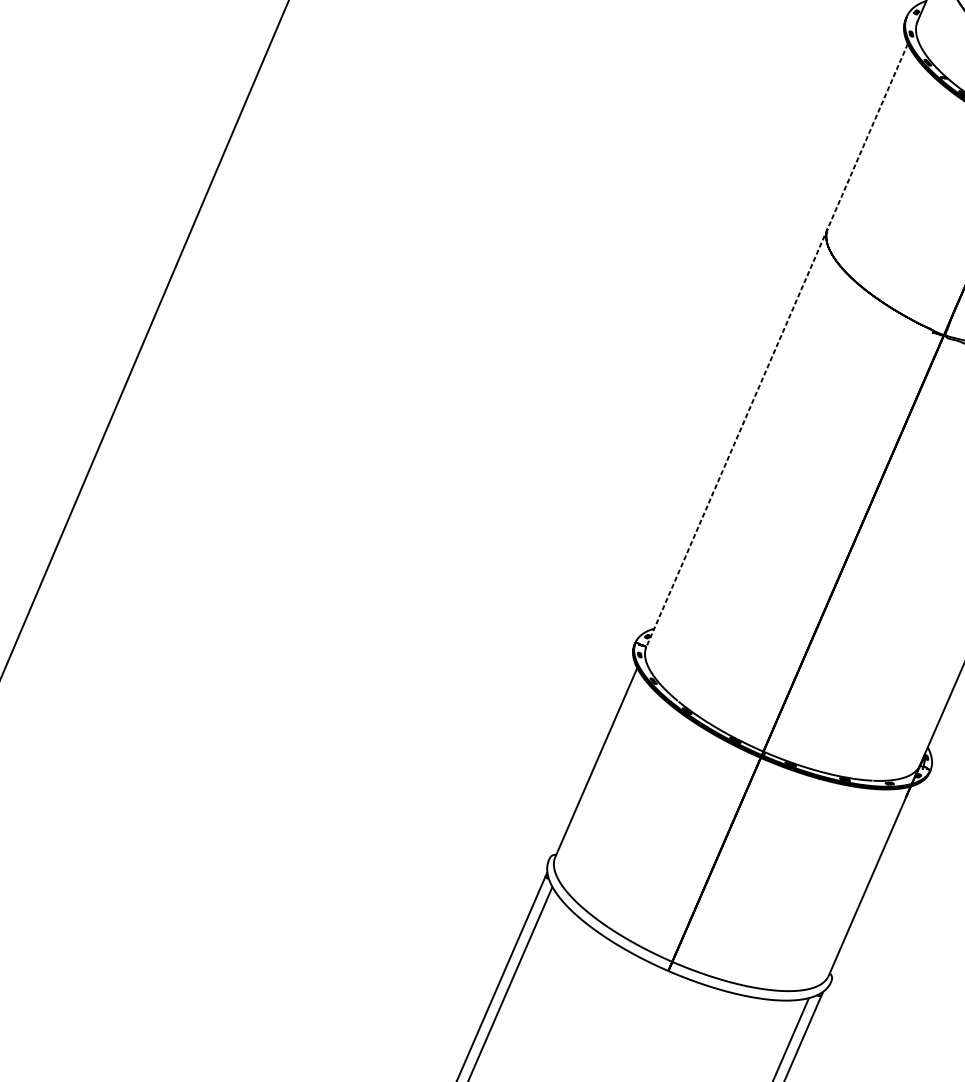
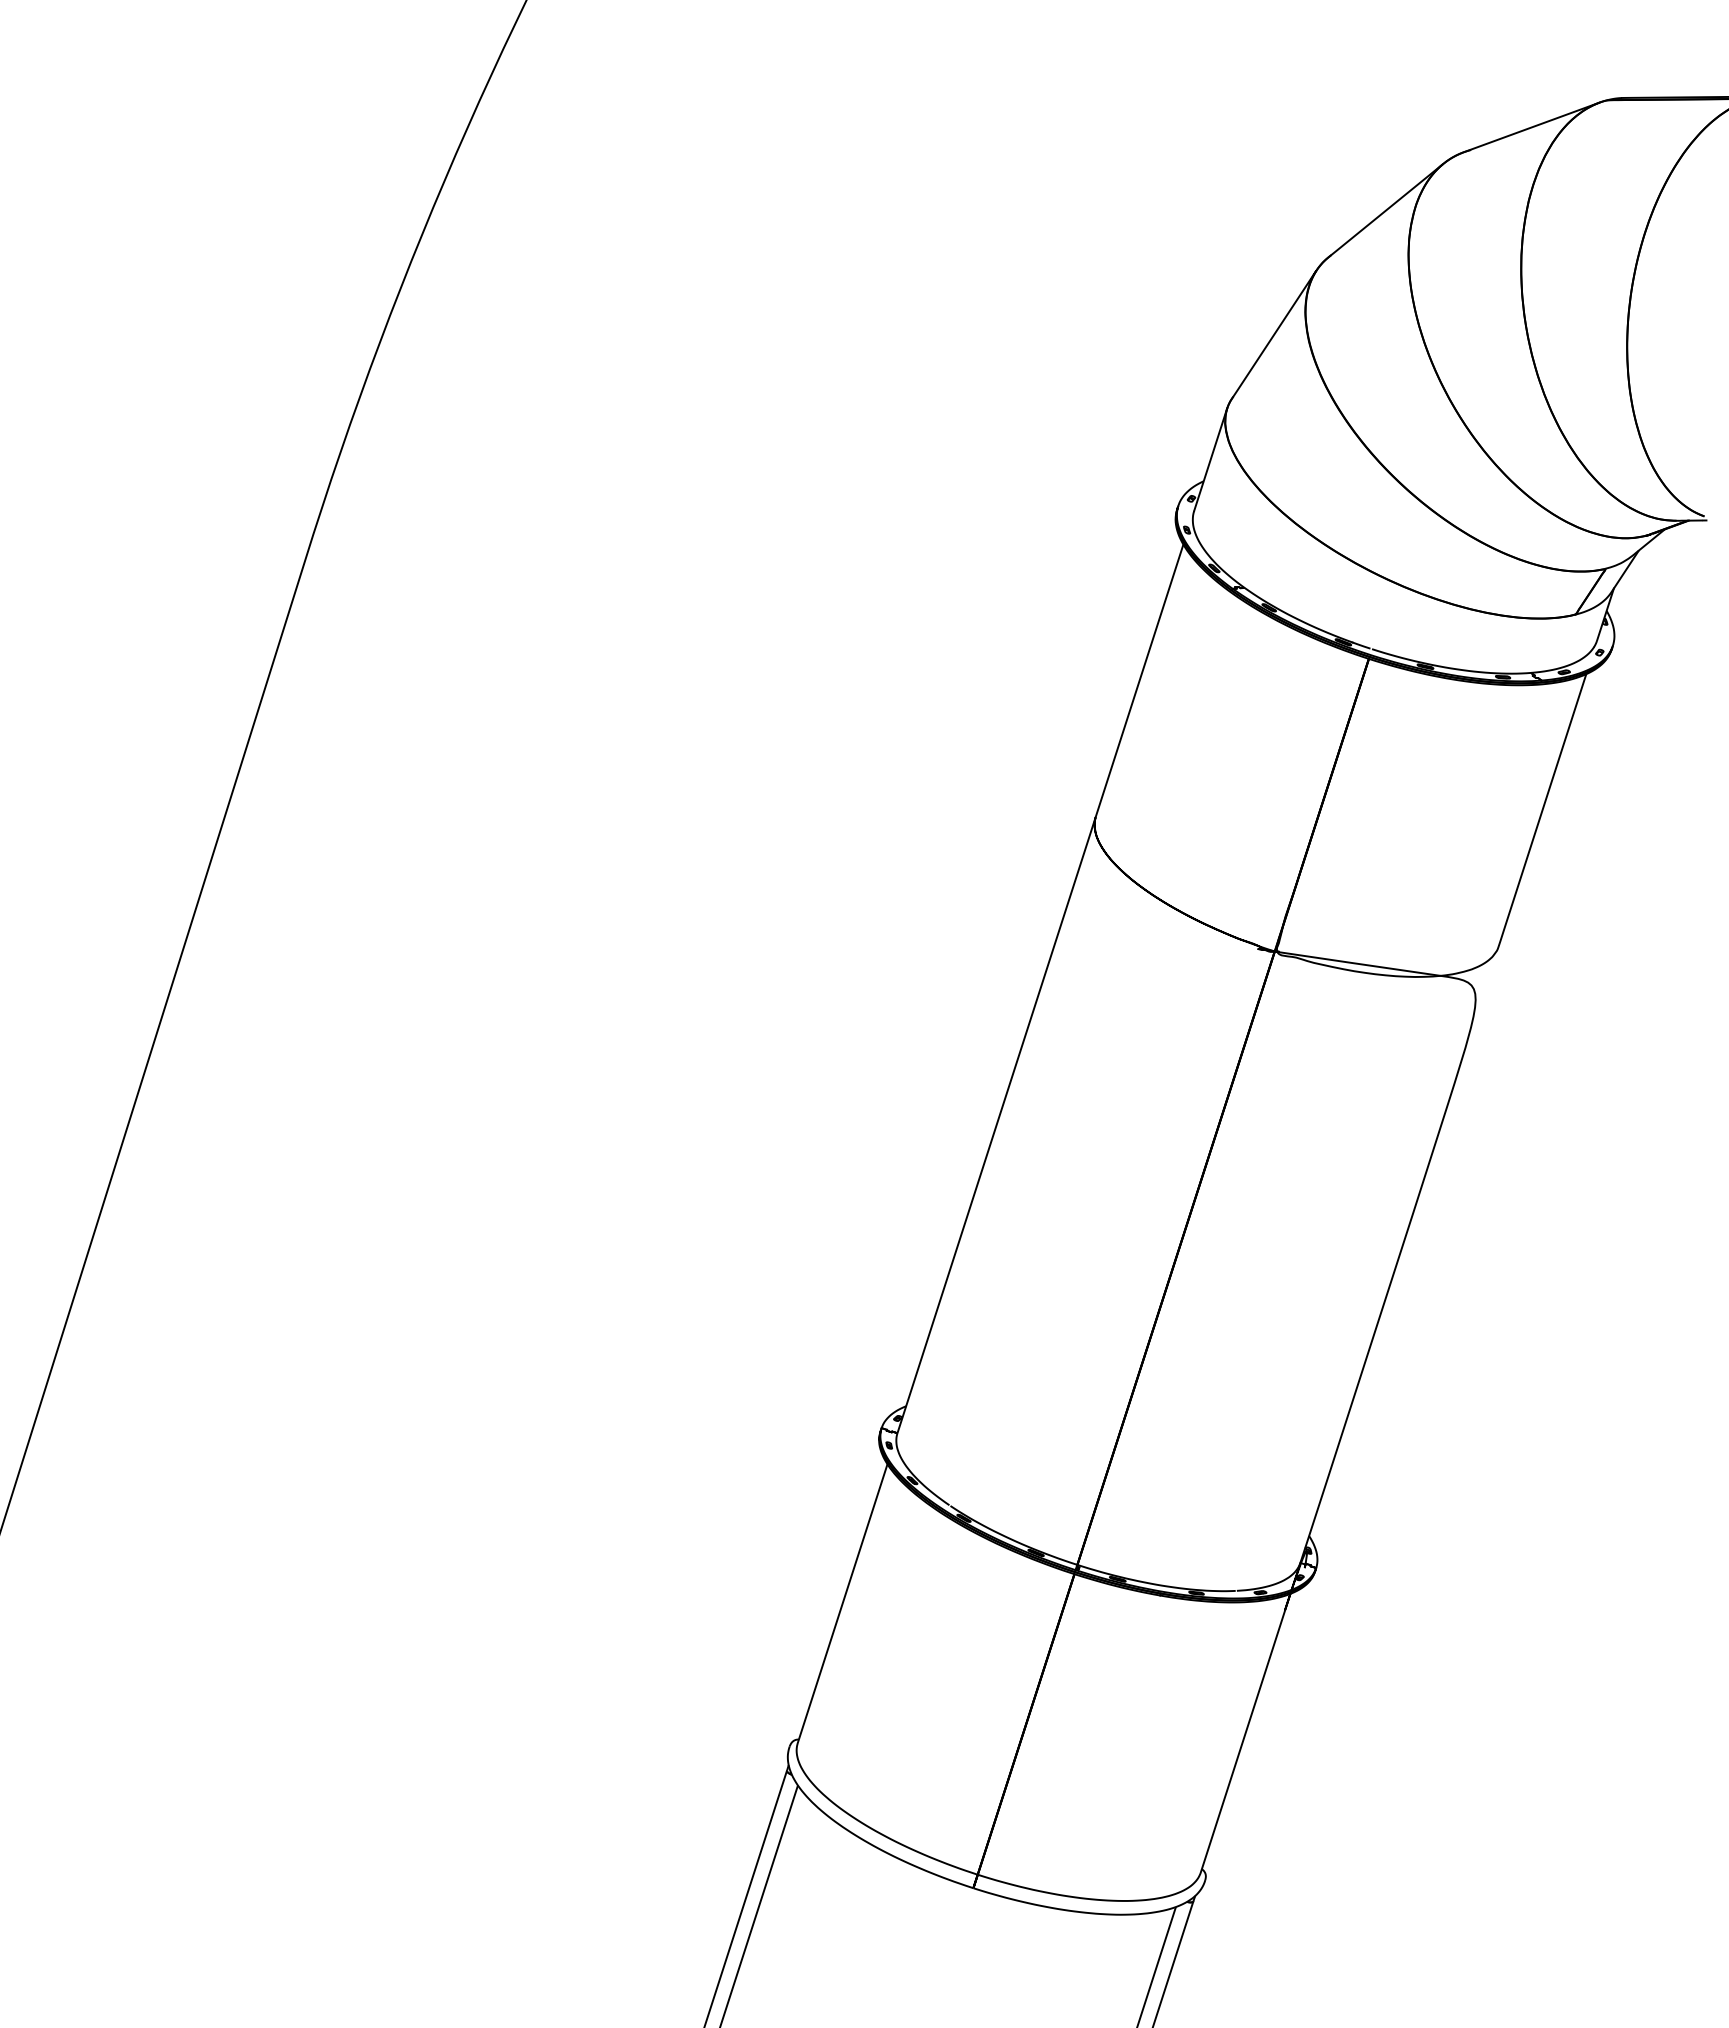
line: (777, 345) -> (1040, 988), dashed -> solid

